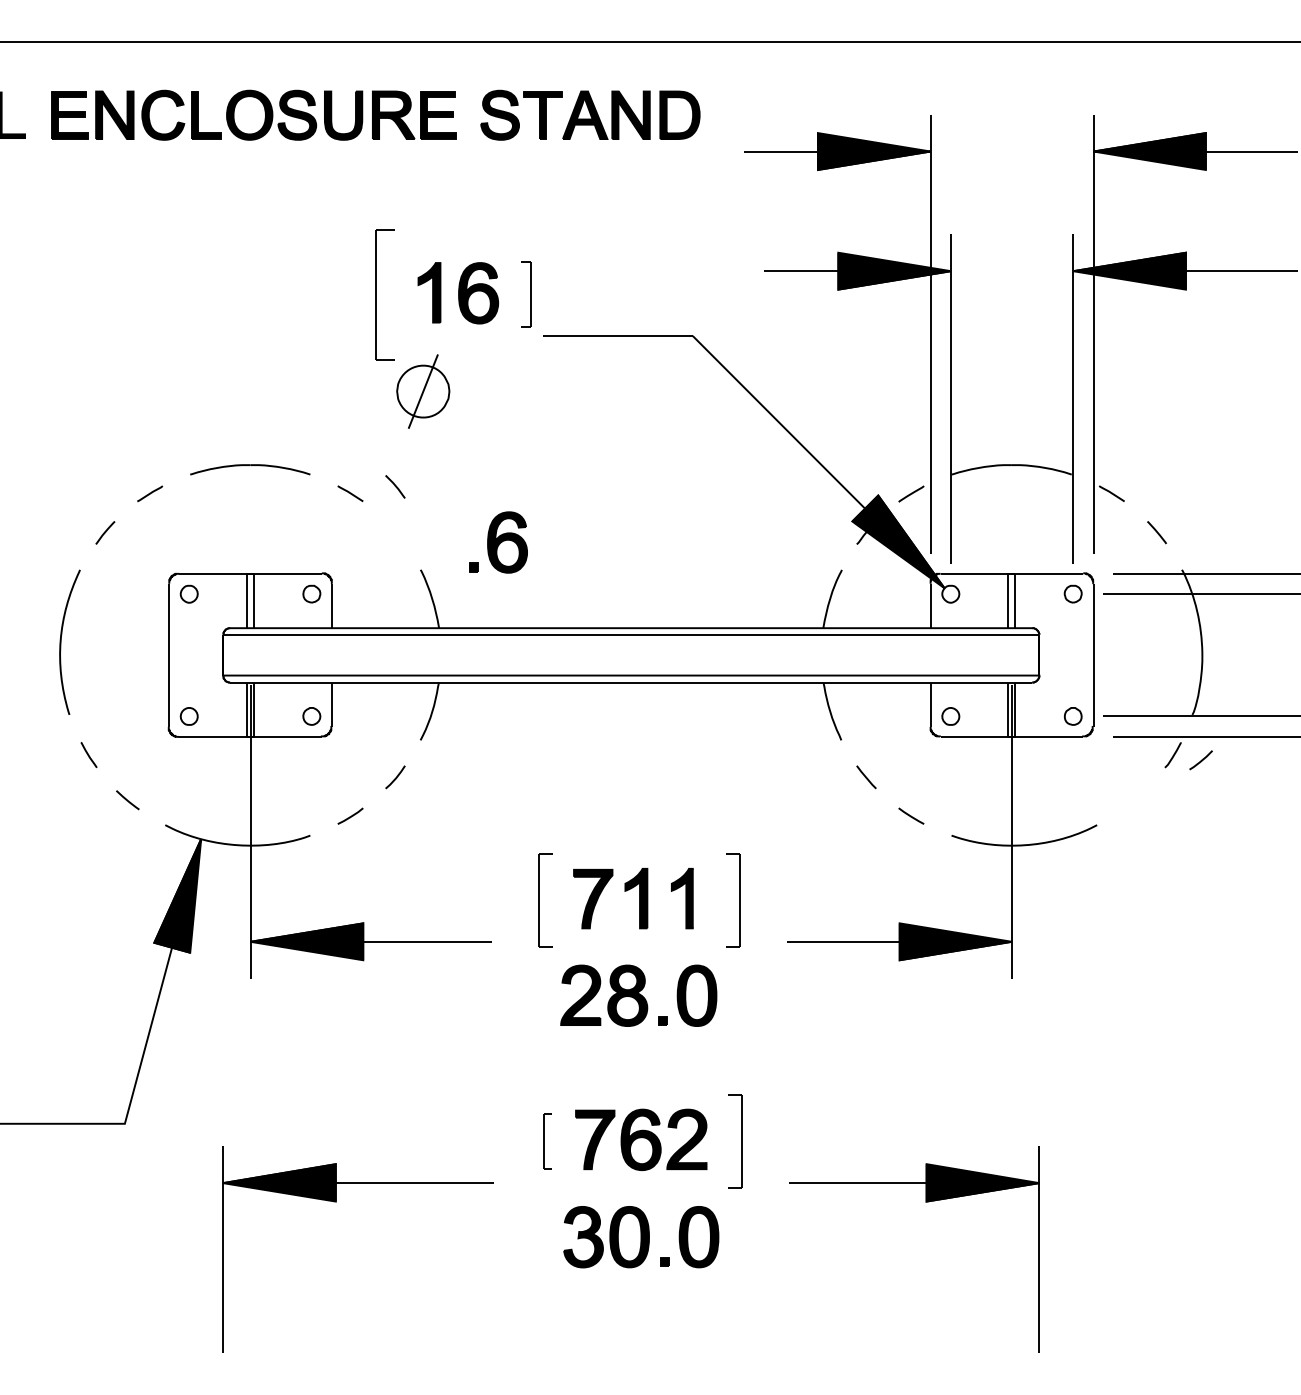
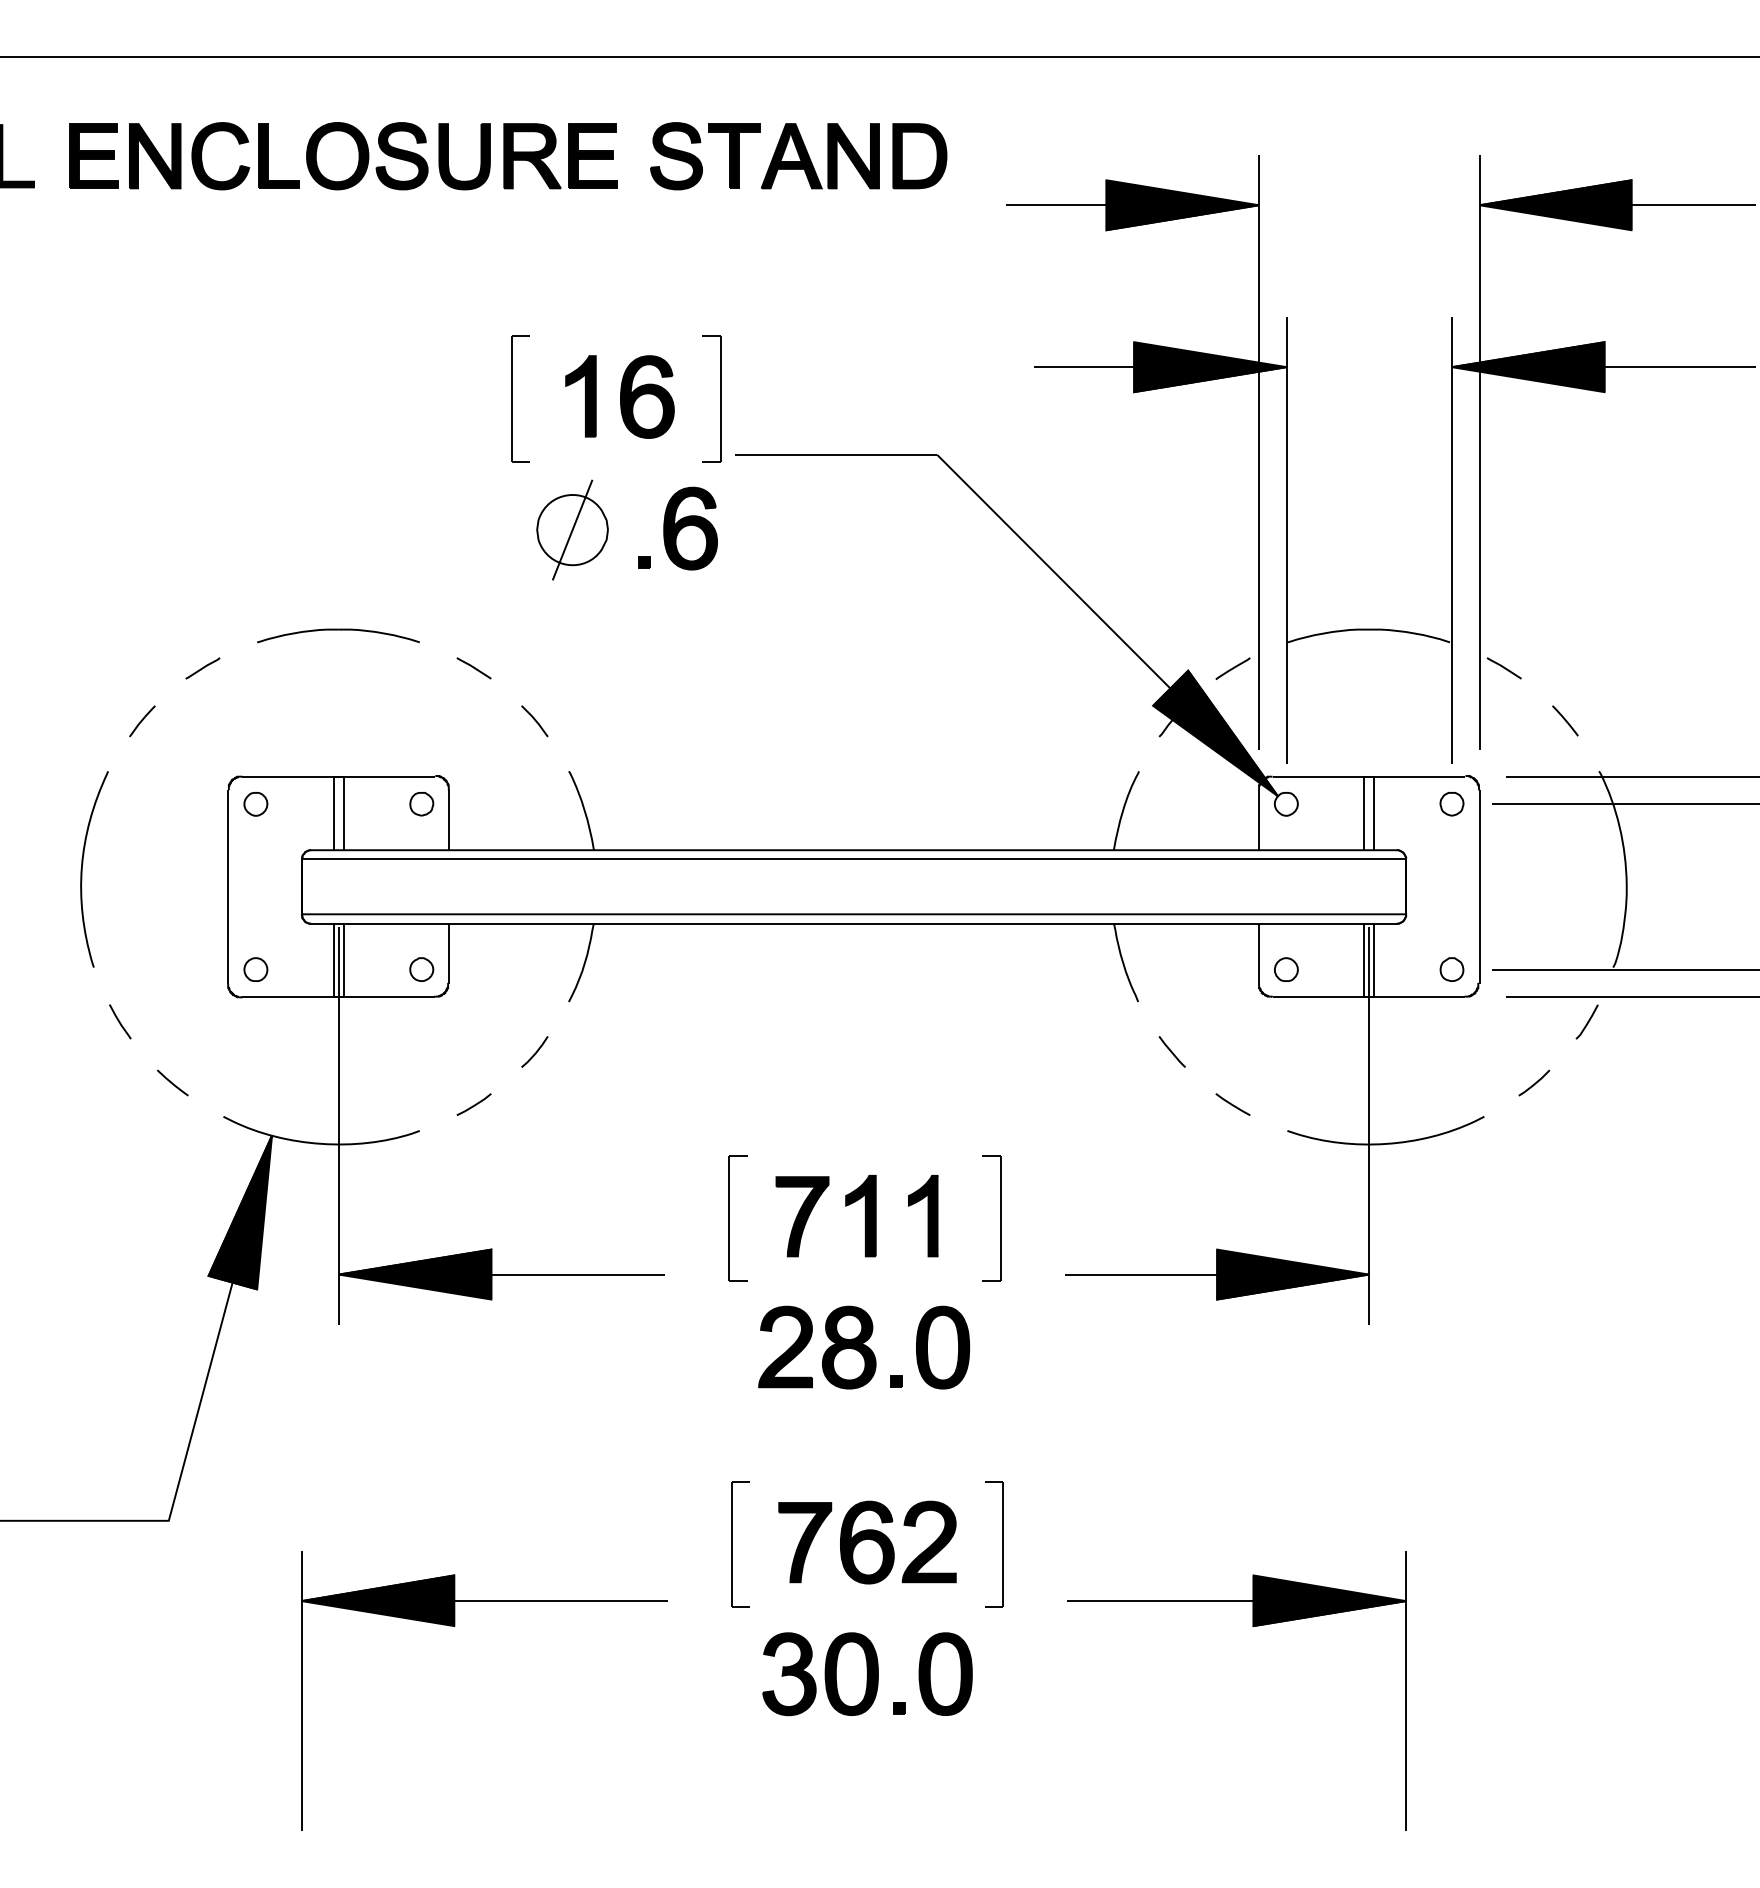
part: (384, 294) -> (520, 398), size x0.71
part: (526, 294) -> (712, 398), size x1.43
line: (395, 486) -> (534, 720), moved
part: (498, 542) -> (678, 528), moved
line: (1200, 760) -> (1533, 1083), moved
part: (547, 1141) -> (740, 1544), size x1.67

